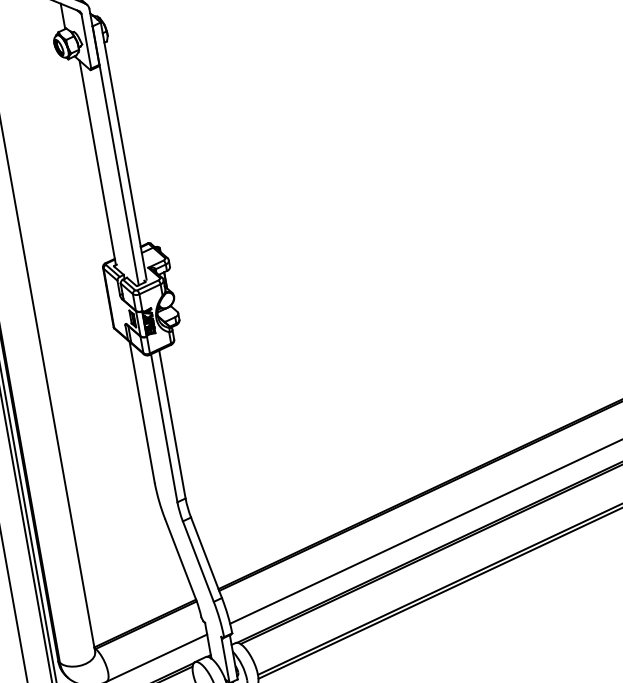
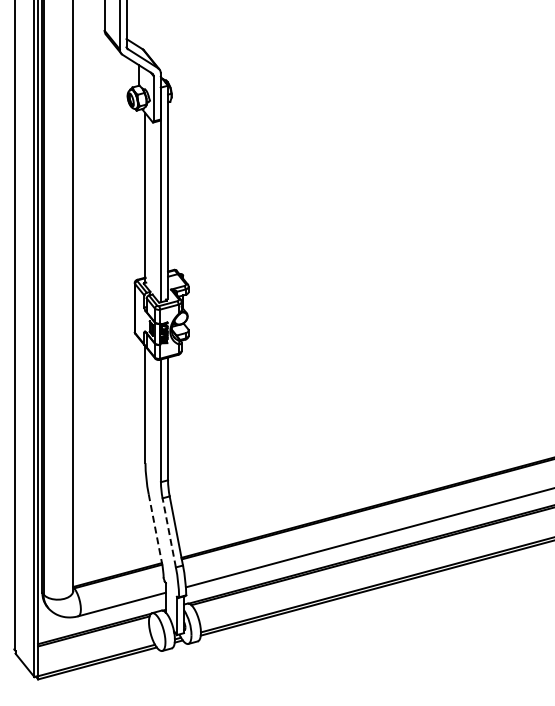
line: (181, 560) -> (155, 529), solid -> dashed
line: (198, 561) -> (169, 532), solid -> dashed

